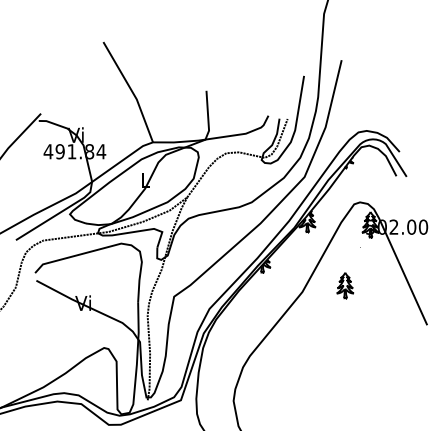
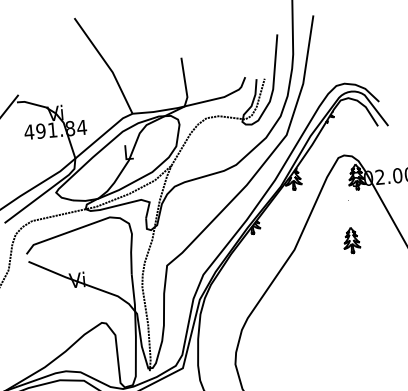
part: (345, 285) -> (351, 240), moved

